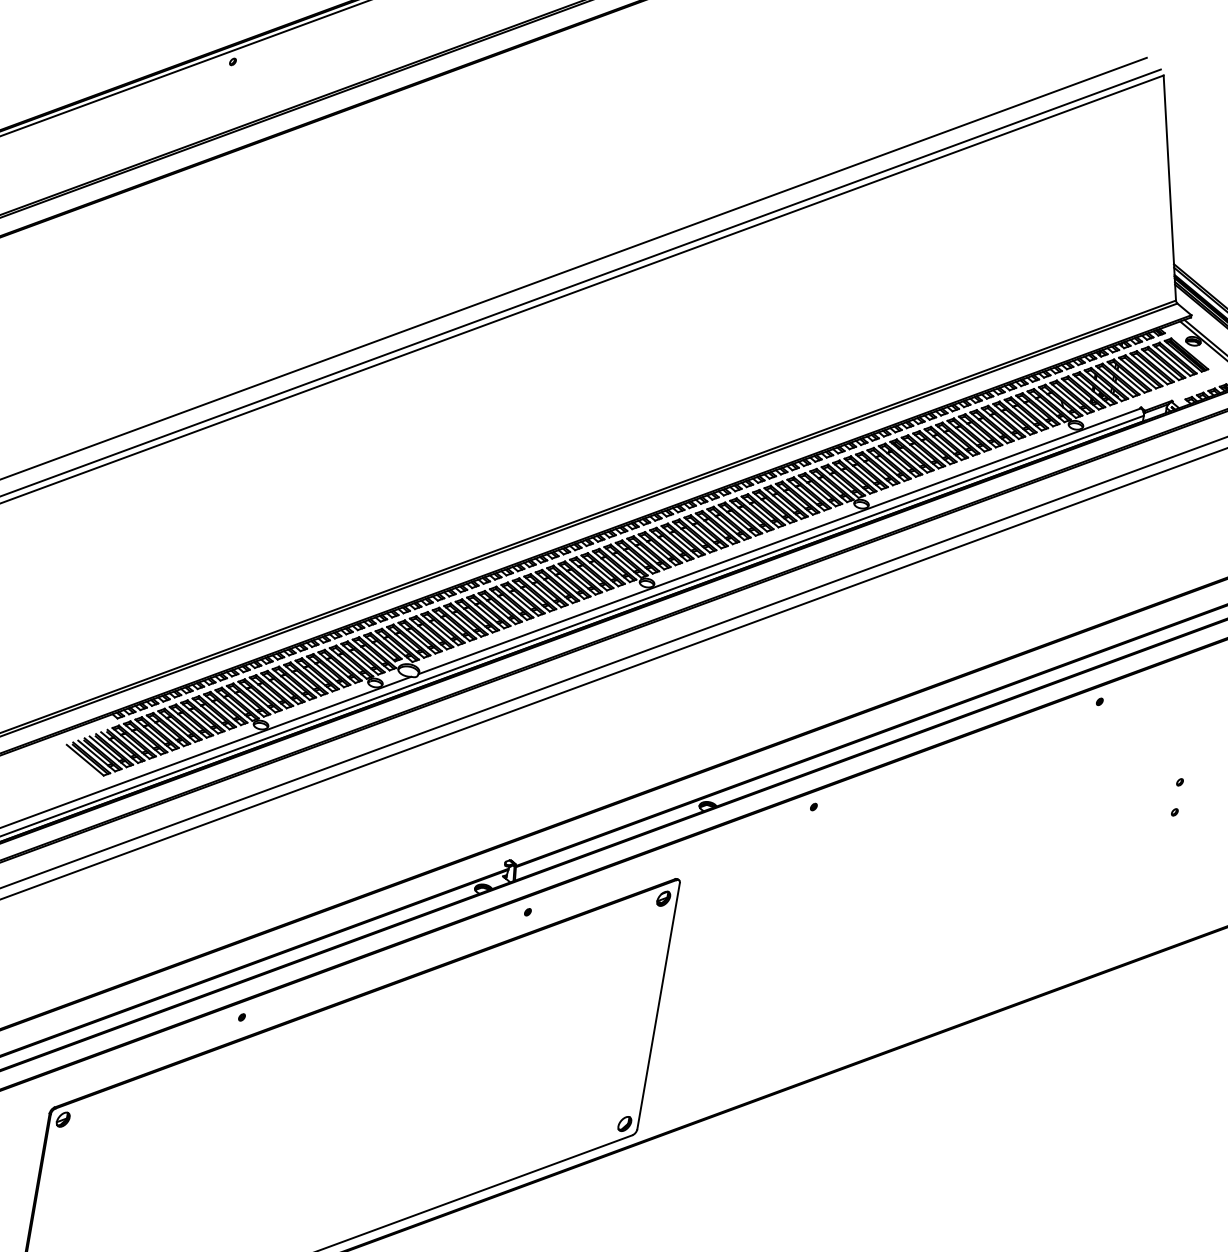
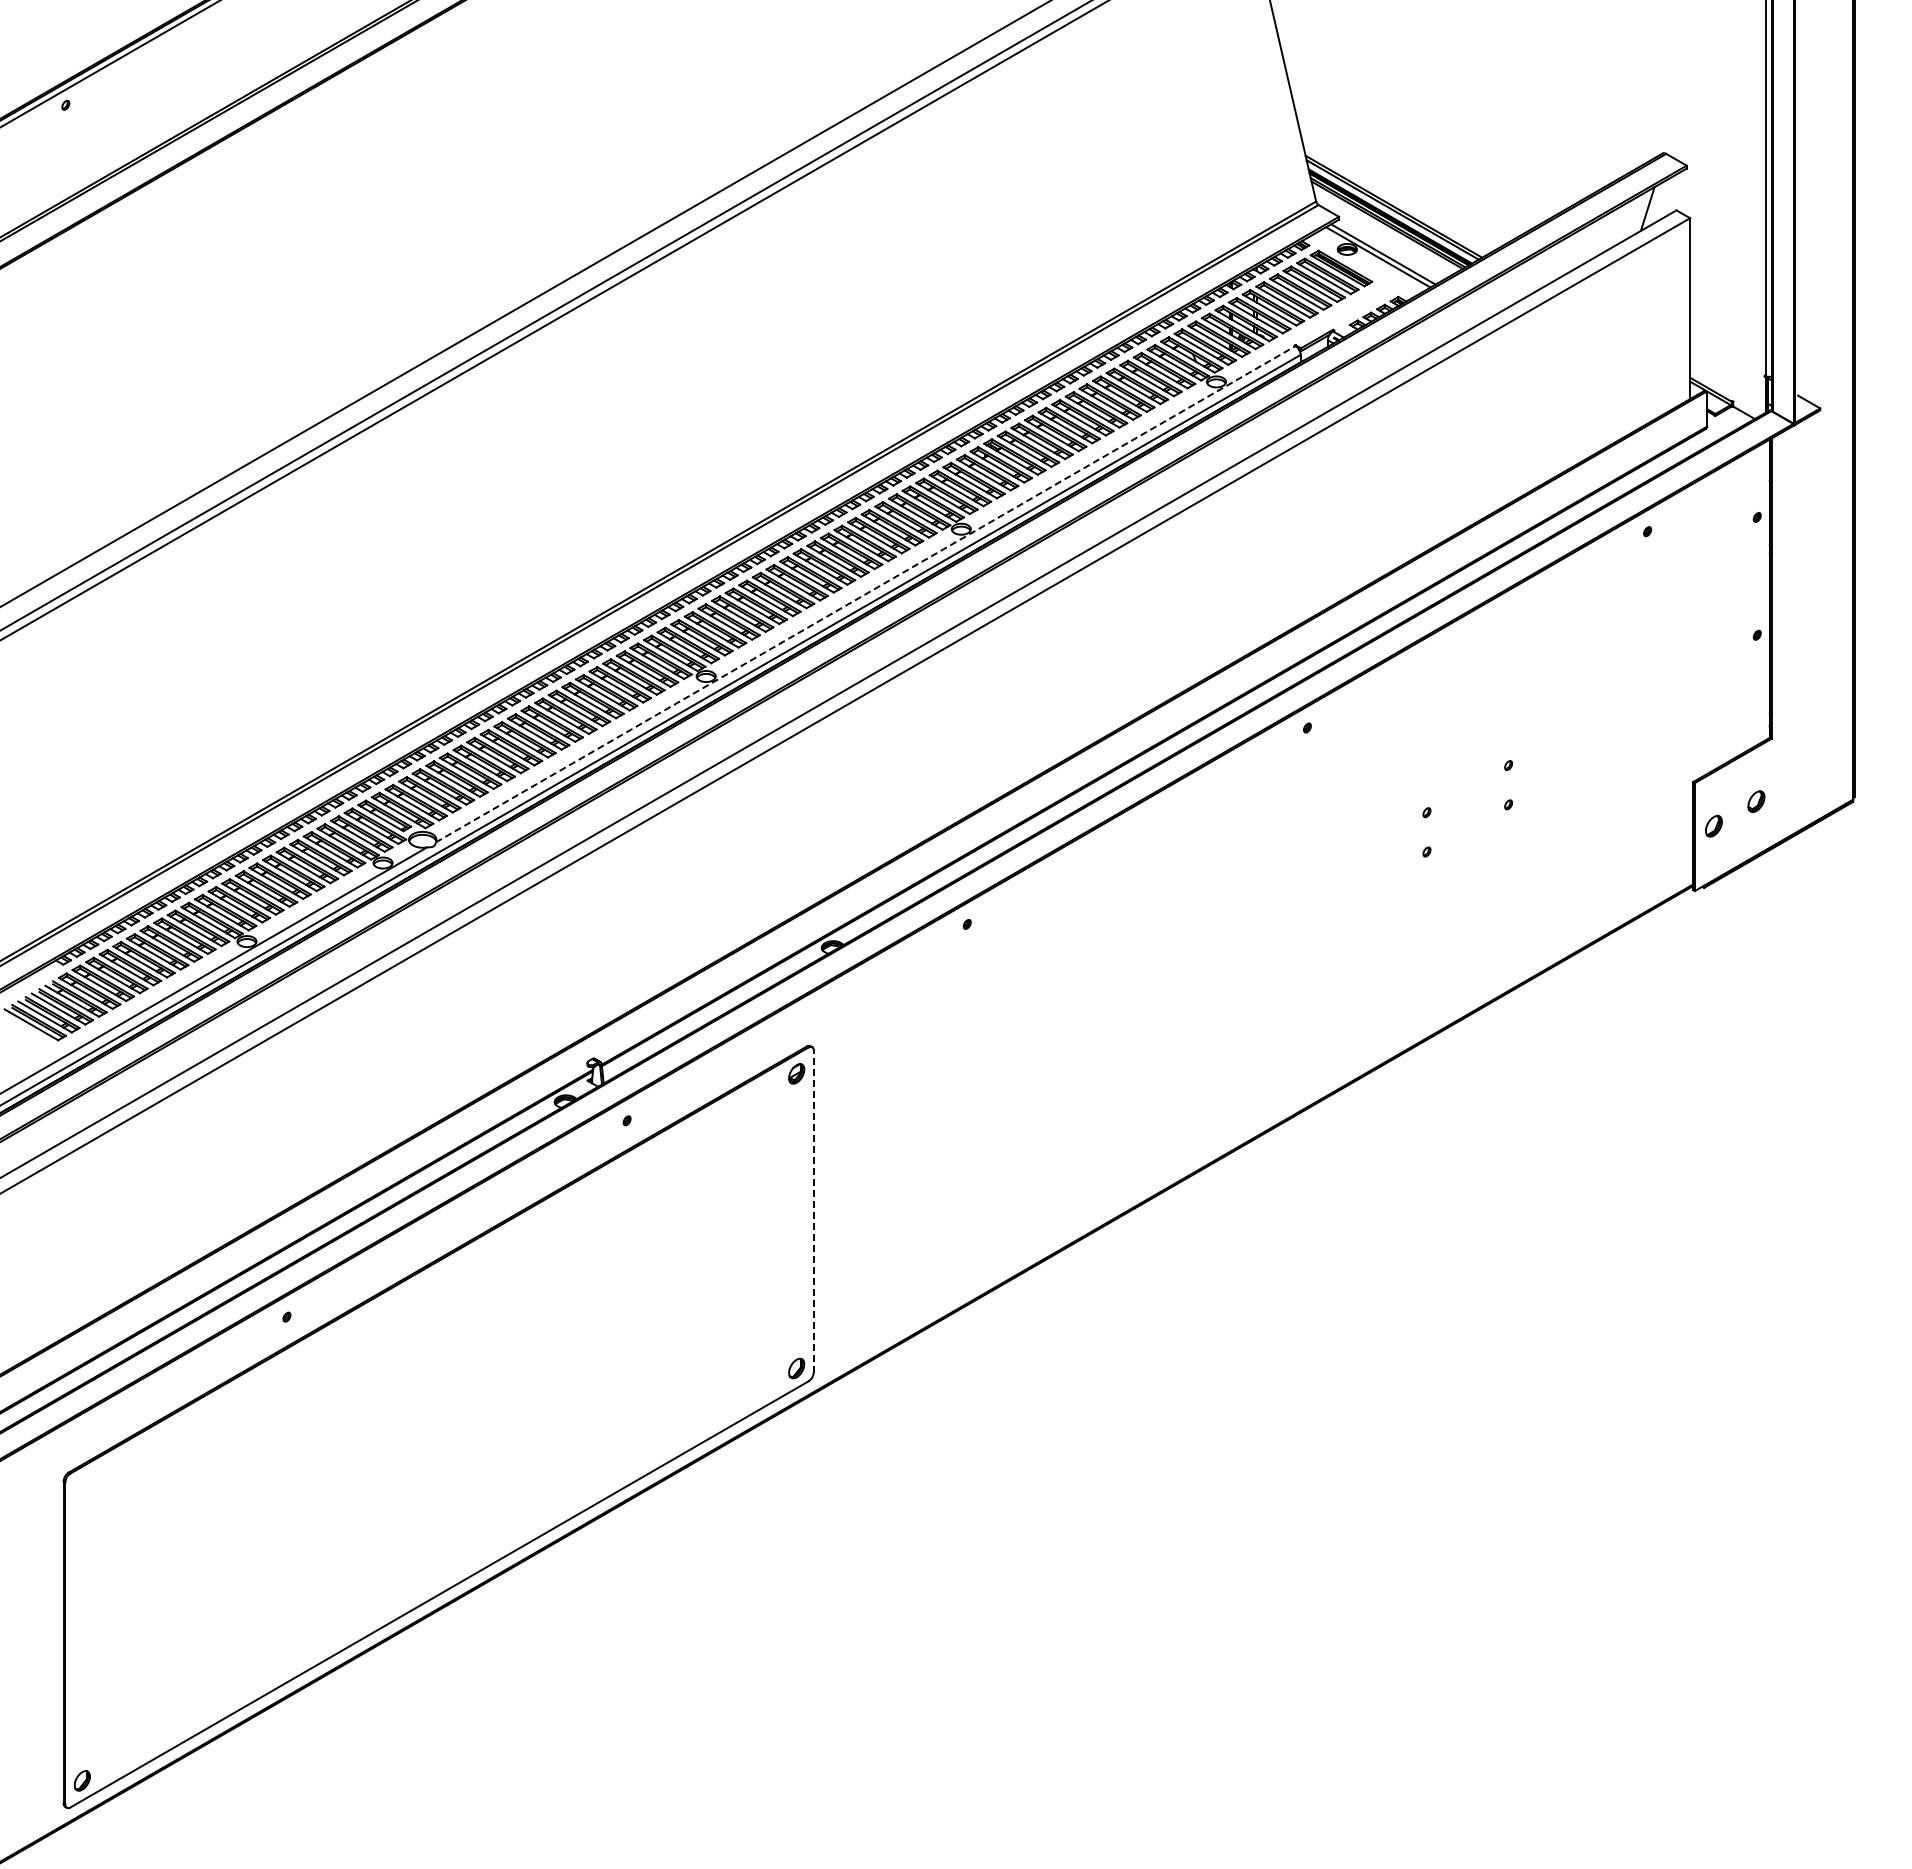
line: (780, 541) -> (866, 594), solid -> dashed
line: (658, 1005) -> (813, 1210), solid -> dashed
part: (62, 1119) -> (81, 1486), removed

